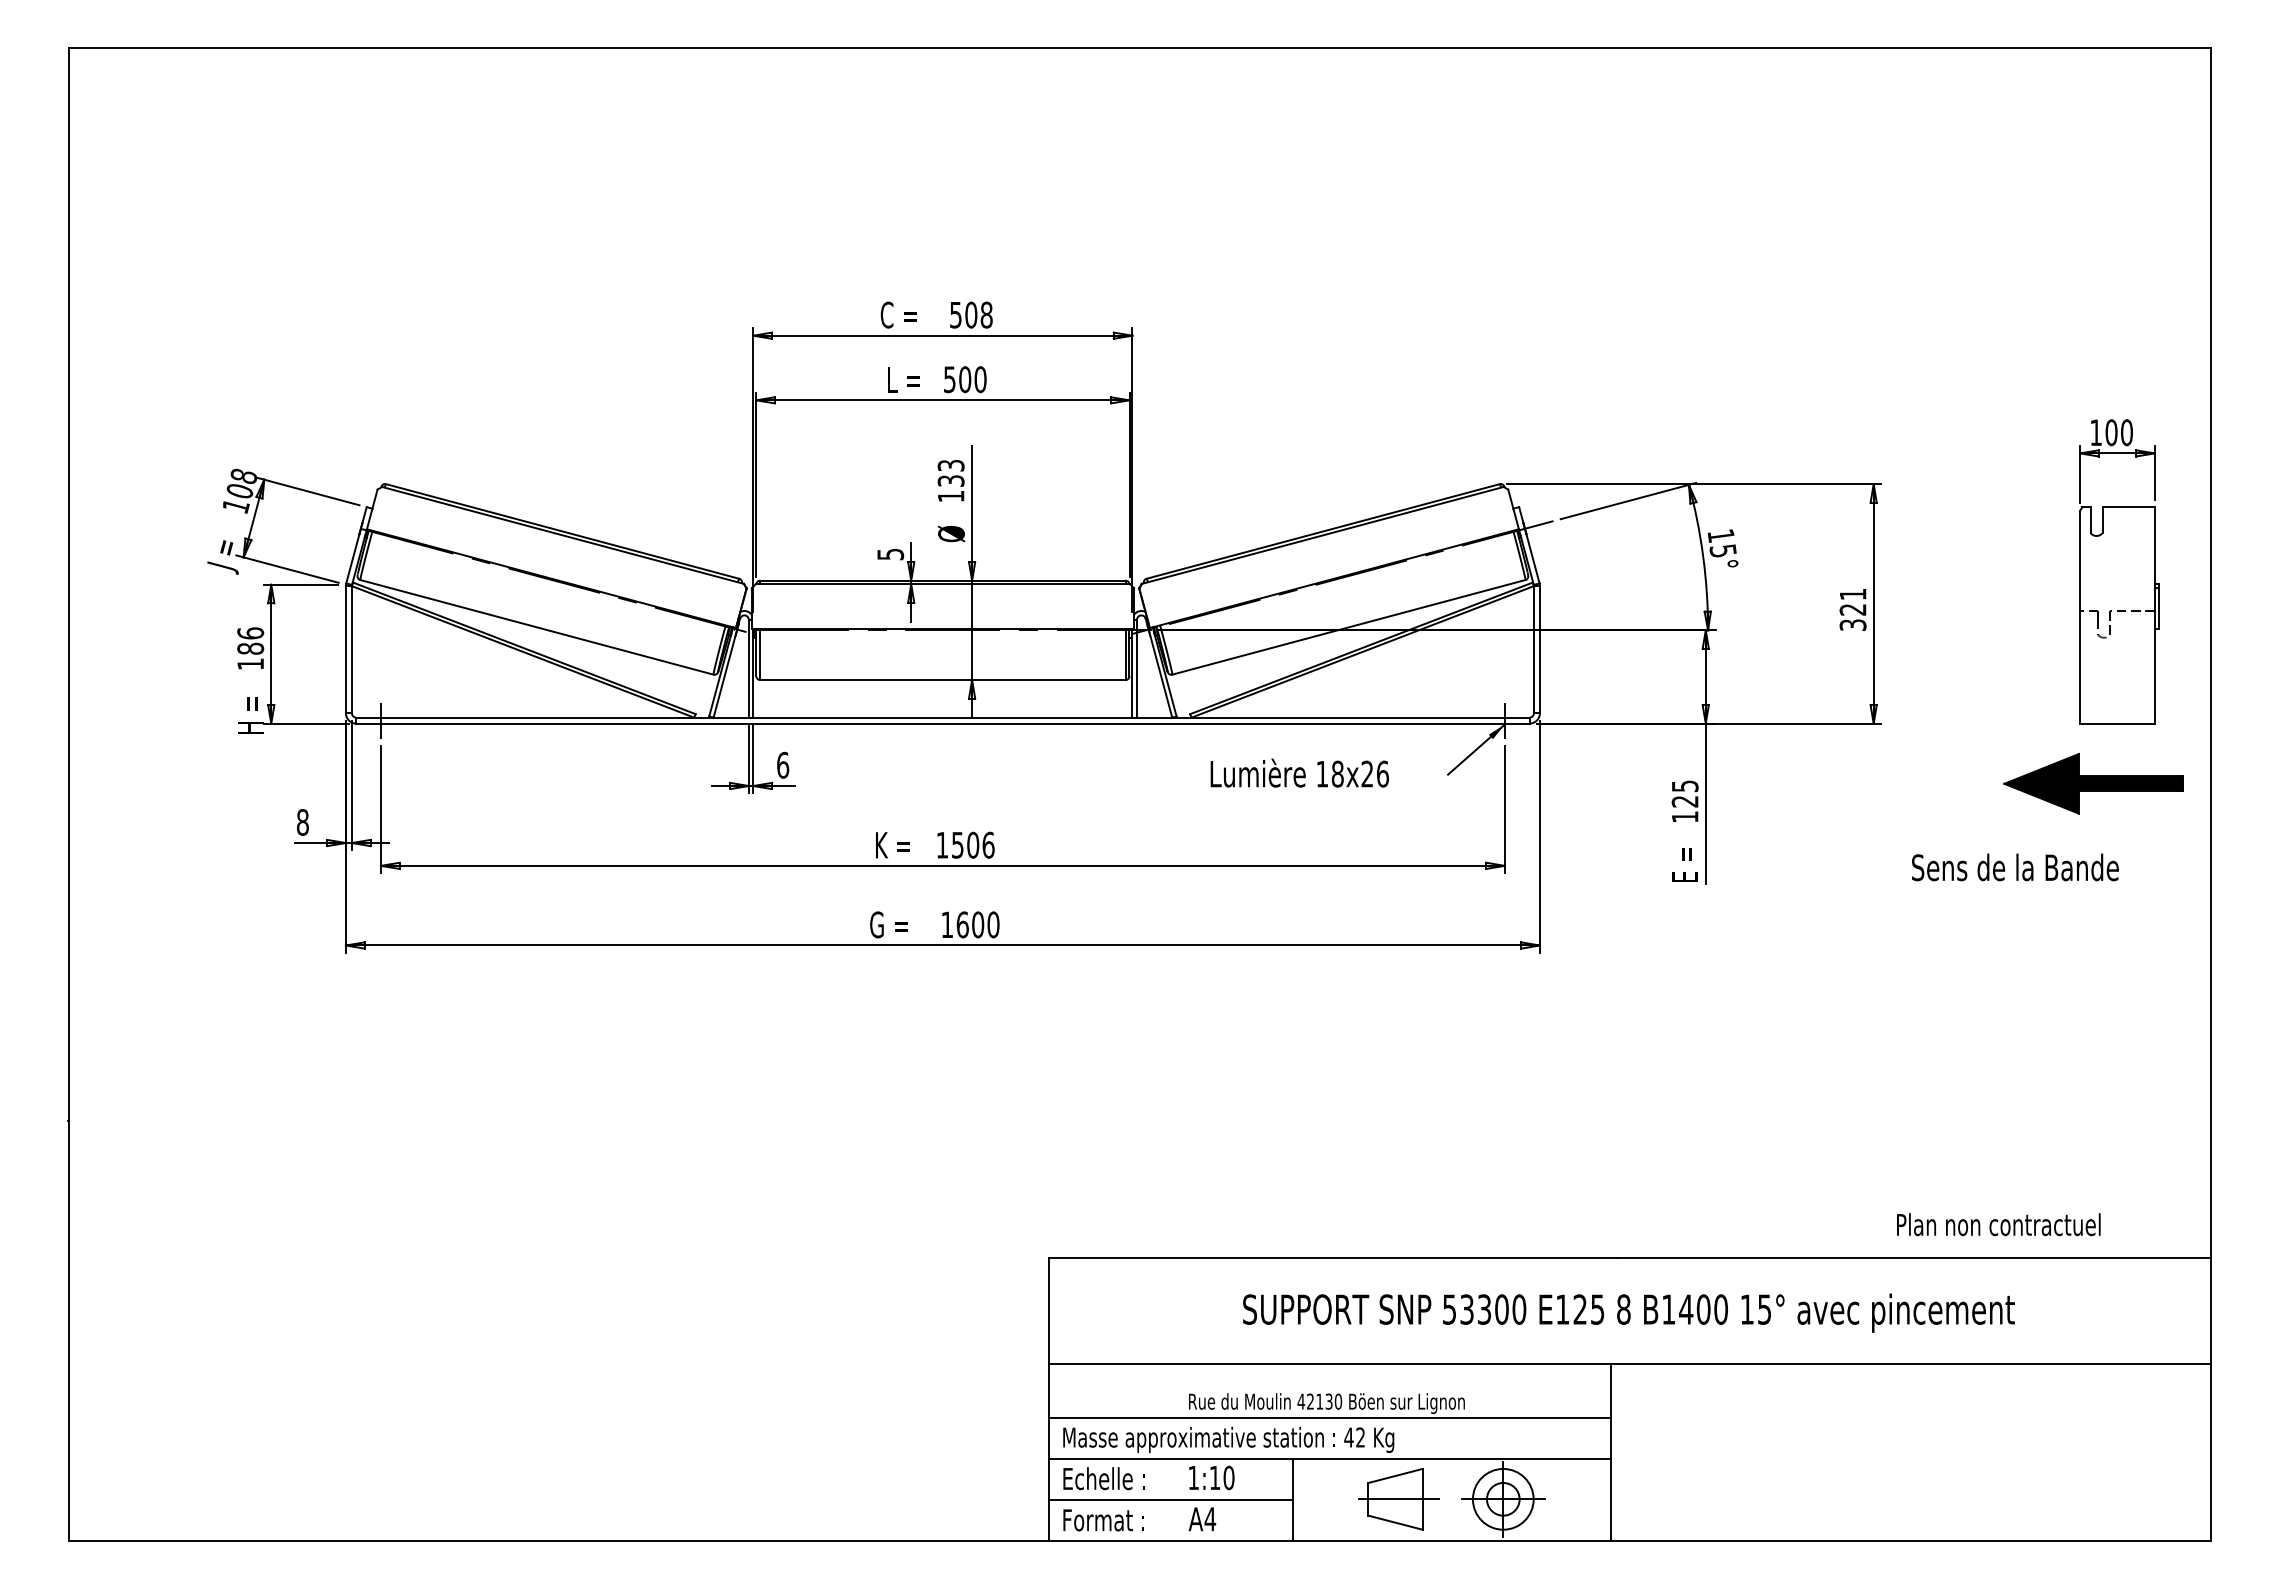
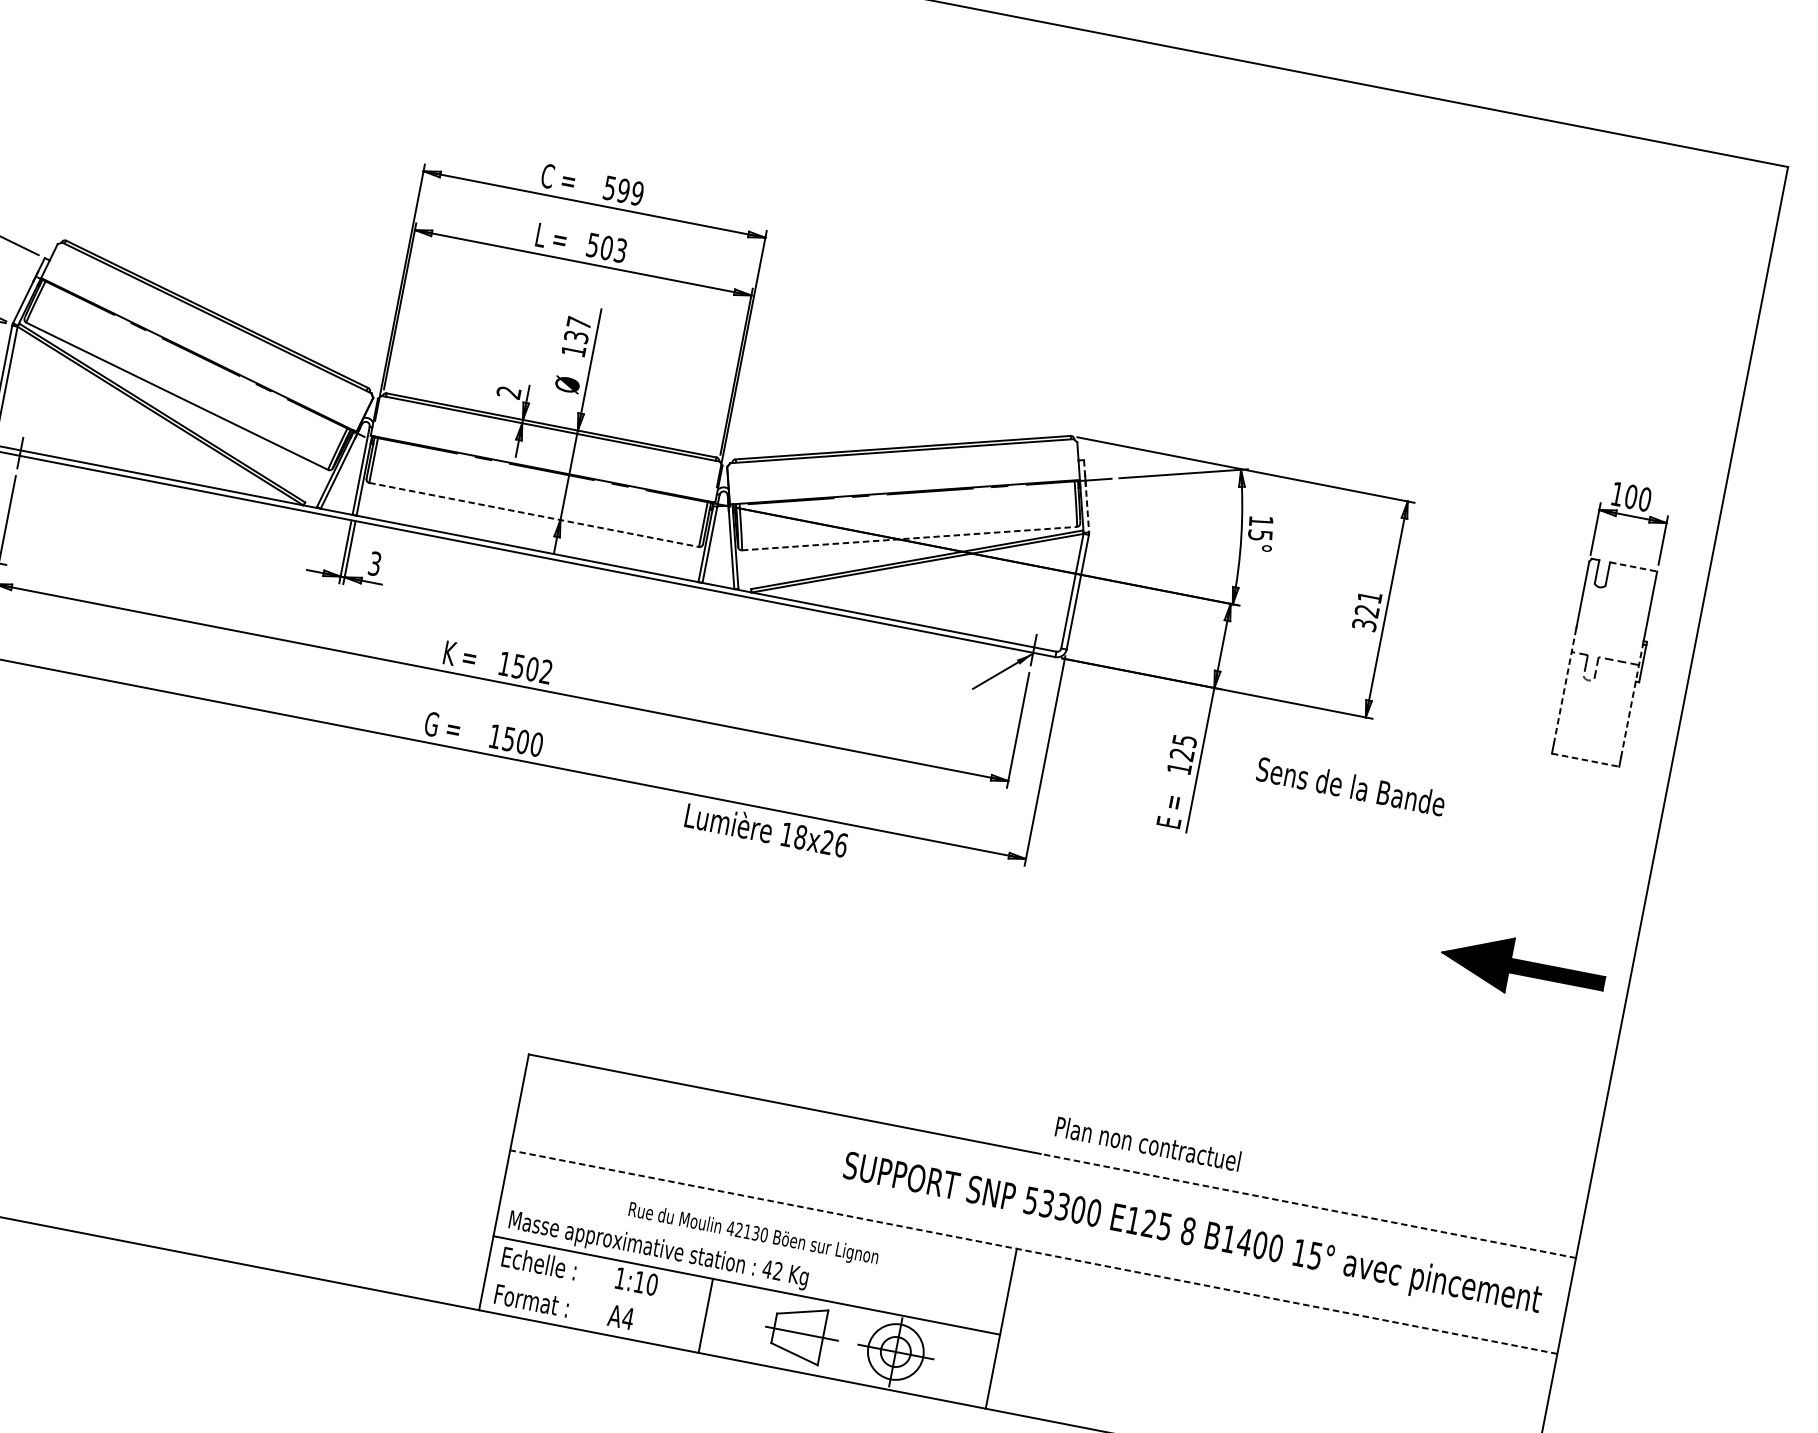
text: (978, 314) -> (630, 191), 508 -> 599
text: (980, 379) -> (620, 250), 500 -> 503
text: (950, 465) -> (578, 322), 133 -> 137
line: (2129, 507) -> (1634, 567), solid -> dashed
line: (1529, 545) -> (1086, 496), solid -> dashed
text: (890, 554) -> (508, 392), 5 -> 2
line: (1348, 627) -> (909, 538), solid -> dashed
line: (2080, 649) -> (1565, 686), solid -> dashed
line: (2154, 649) -> (1631, 699), solid -> dashed
line: (942, 679) -> (533, 514), solid -> dashed
line: (2117, 723) -> (1585, 760), solid -> dashed
text: (783, 764) -> (375, 563), 6 -> 3
text: (1299, 772) -> (766, 829), moved
part: (2093, 783) -> (1522, 967), moved
text: (988, 844) -> (546, 671), 1506 -> 1502
text: (2015, 867) -> (1351, 786), moved
text: (962, 924) -> (508, 738), 1600 -> 1500
text: (1998, 1224) -> (1147, 1143), moved
line: (1913, 1257) -> (1308, 1205), solid -> dashed
text: (1628, 1312) -> (1192, 1234), moved
line: (1629, 1363) -> (1033, 1251), solid -> dashed
line: (1330, 1418) -> (754, 1248), removed
line: (1170, 1500) -> (595, 1294), removed

